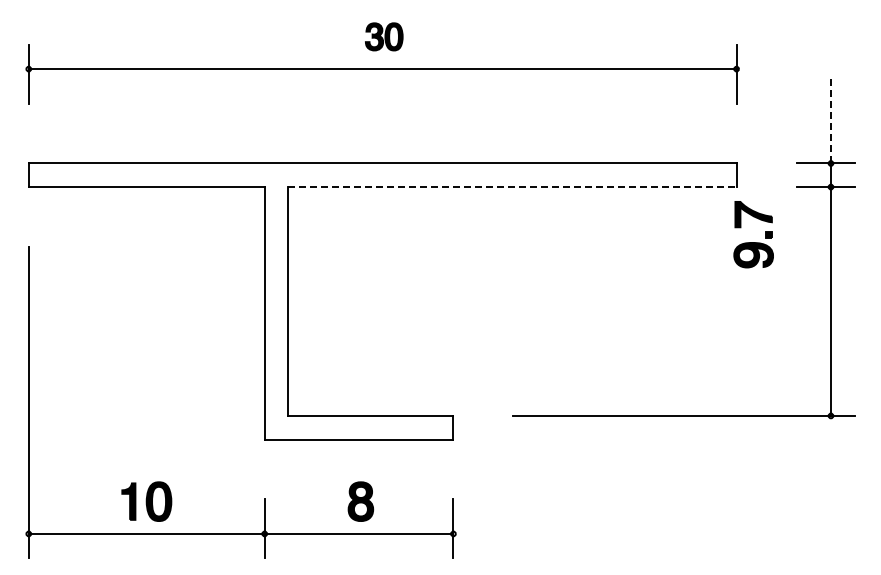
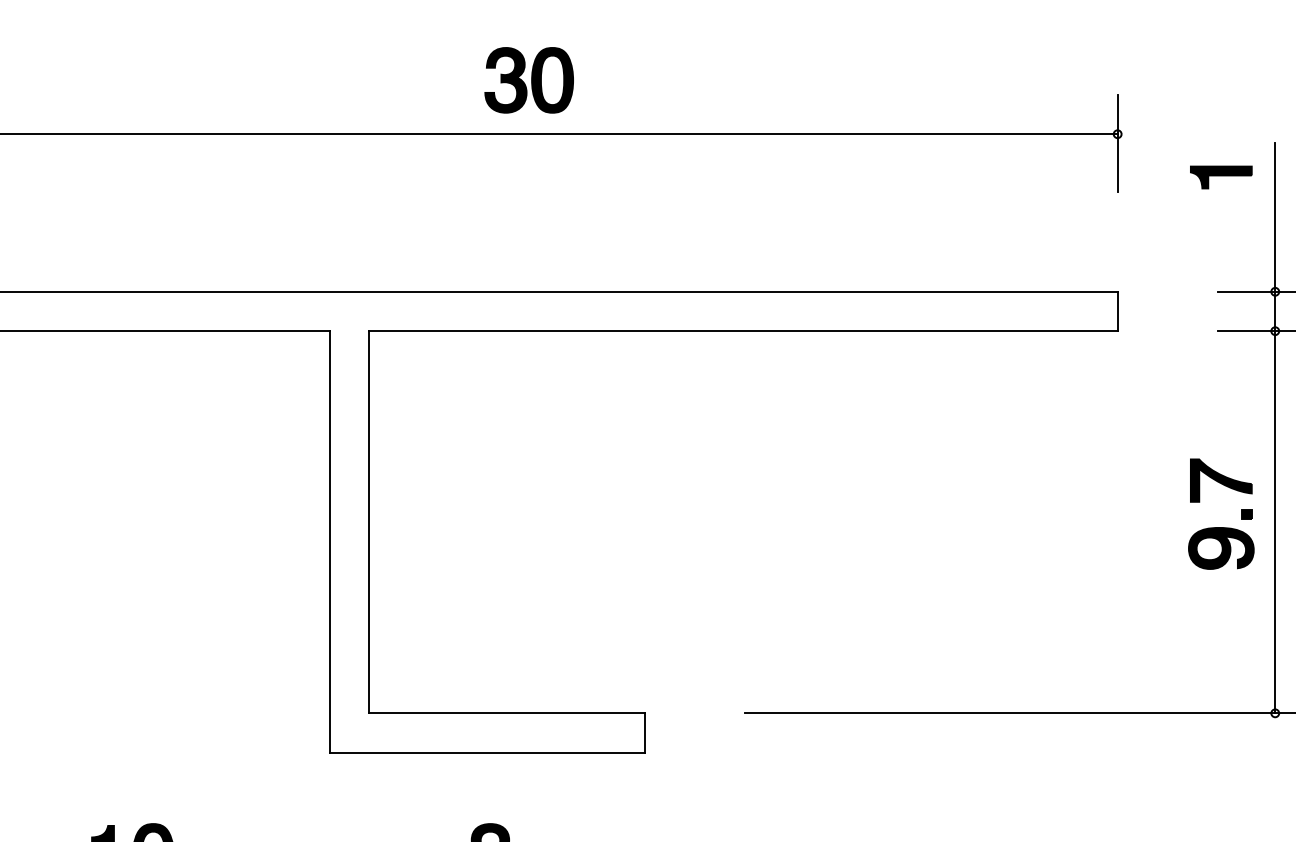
part: (384, 36) -> (529, 79), size x1.43
part: (798, 94) -> (1221, 176), added
line: (830, 118) -> (1274, 216), dashed -> solid
line: (512, 187) -> (743, 331), dashed -> solid
part: (753, 242) -> (1221, 527), moved

